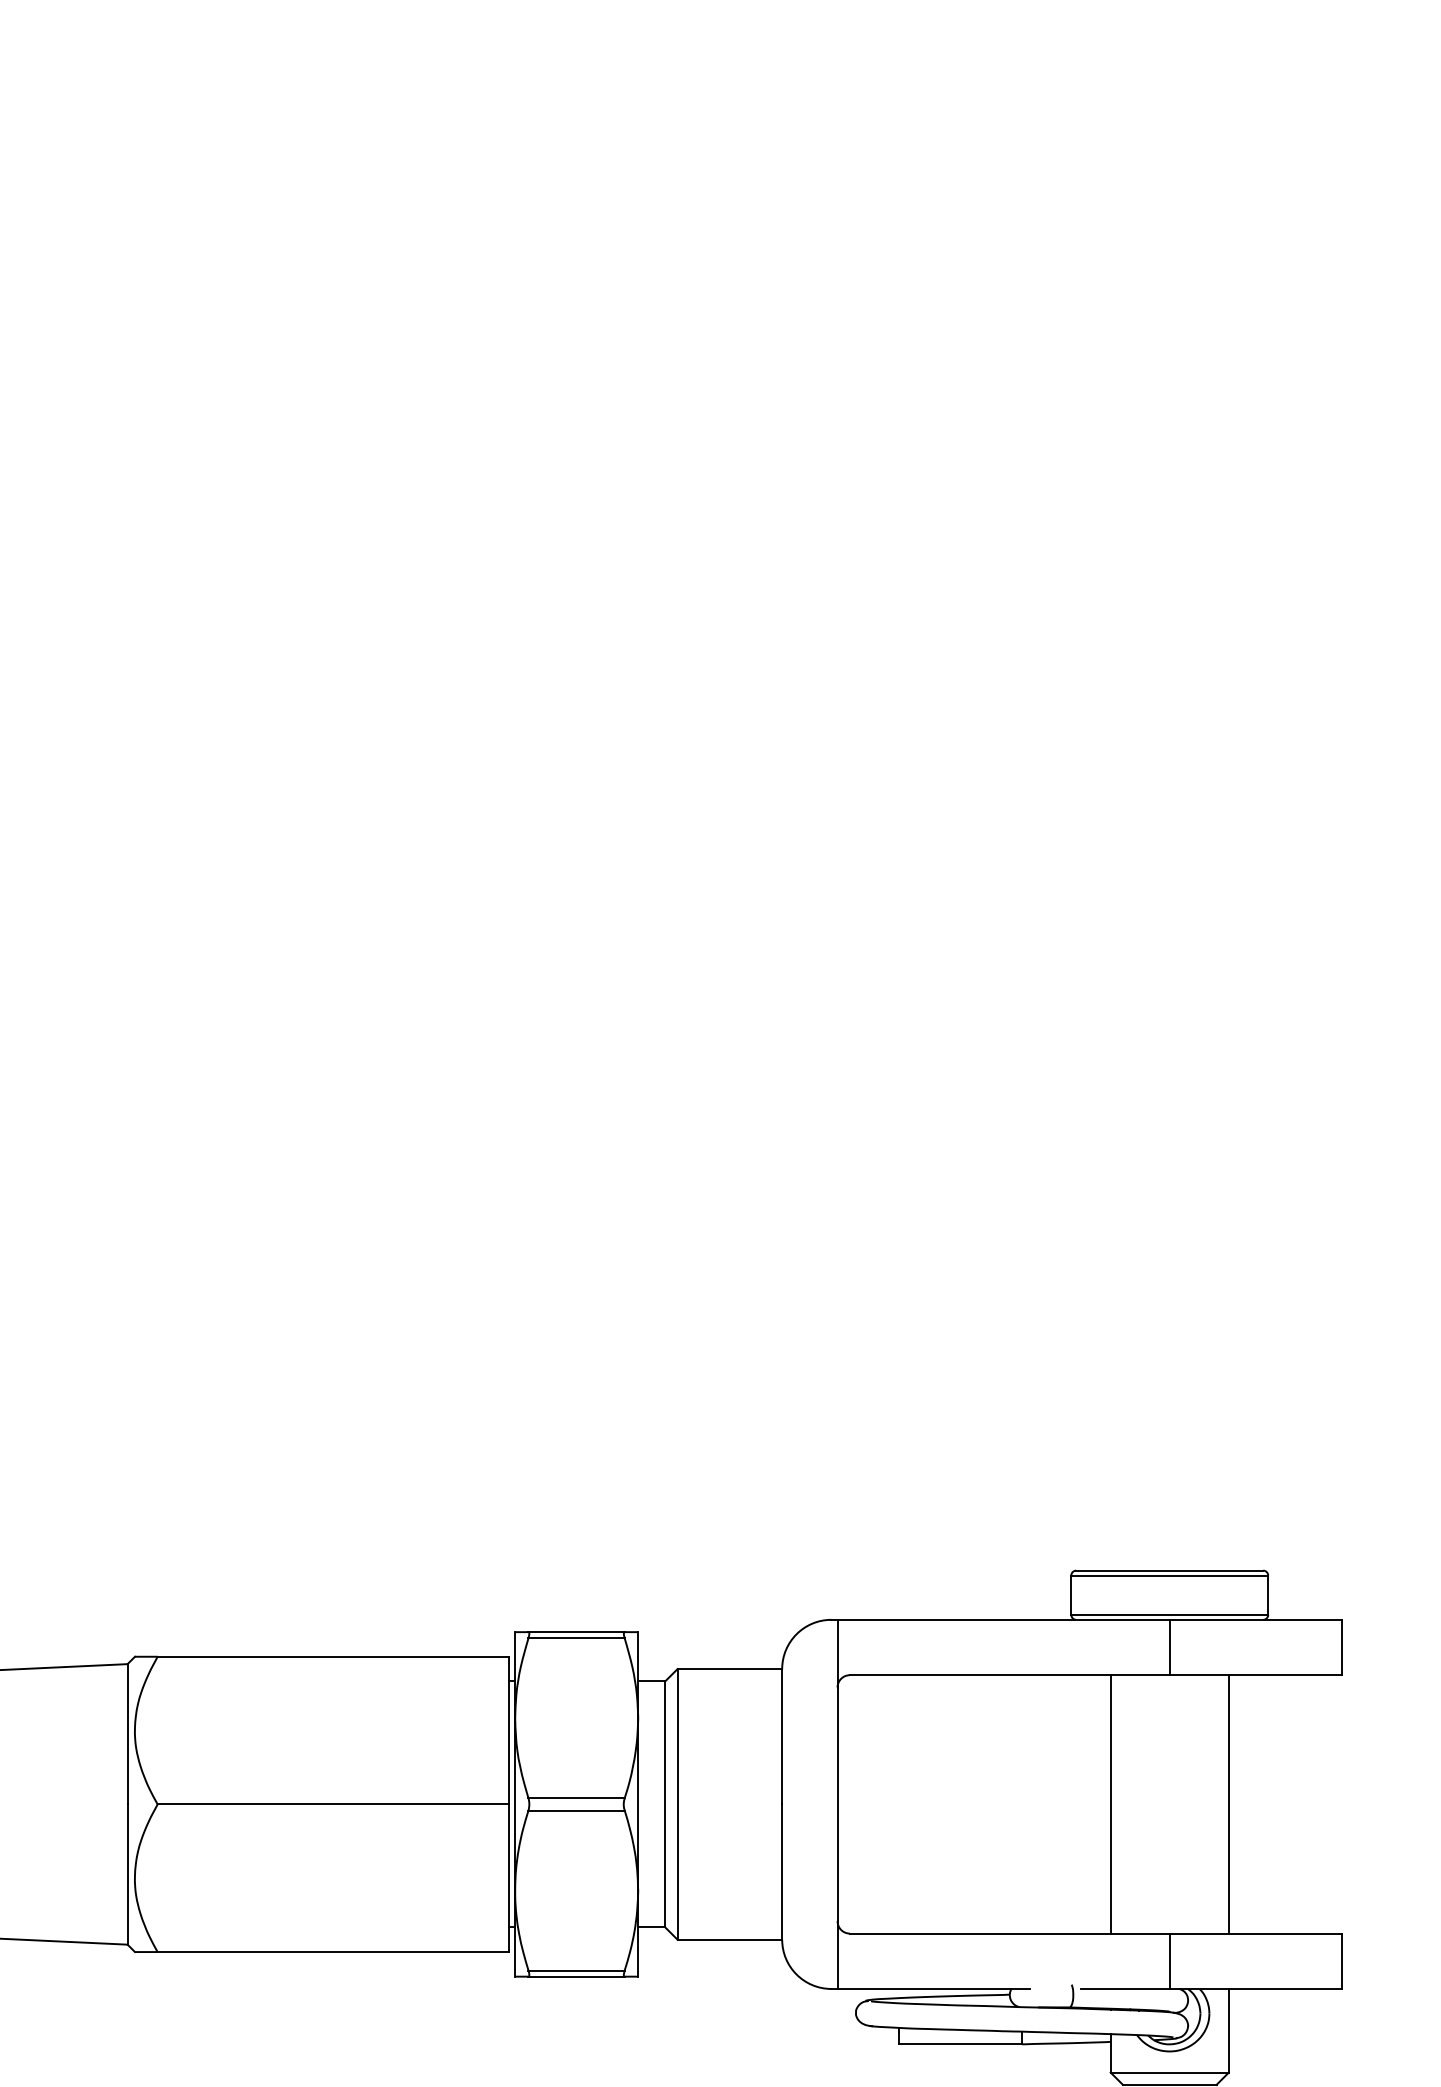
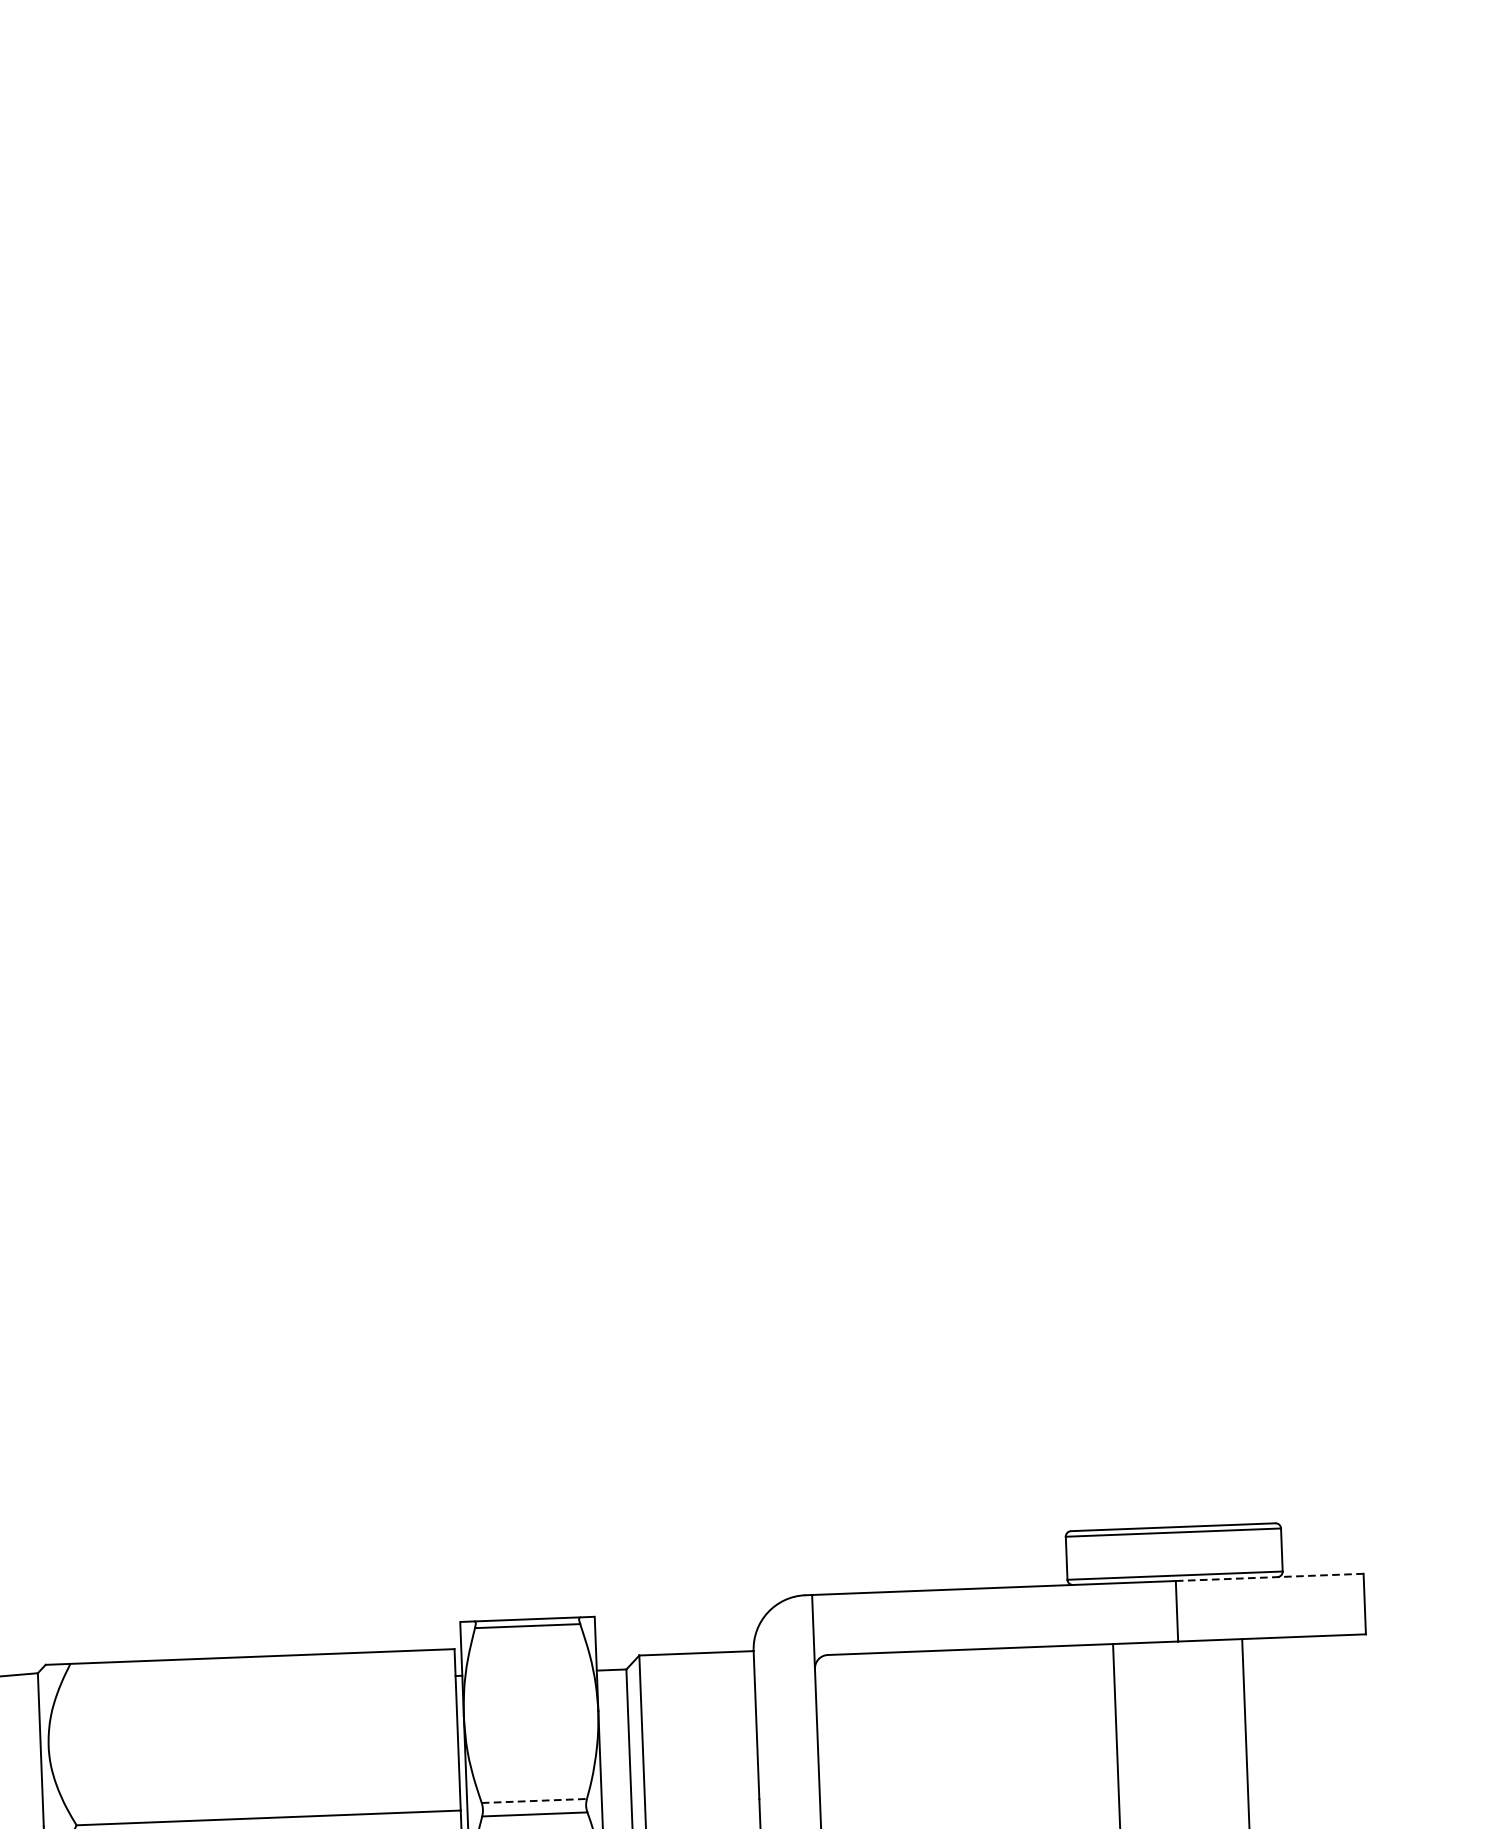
line: (1256, 1619) -> (1270, 1577), solid -> dashed
line: (577, 1798) -> (535, 1801), solid -> dashed

